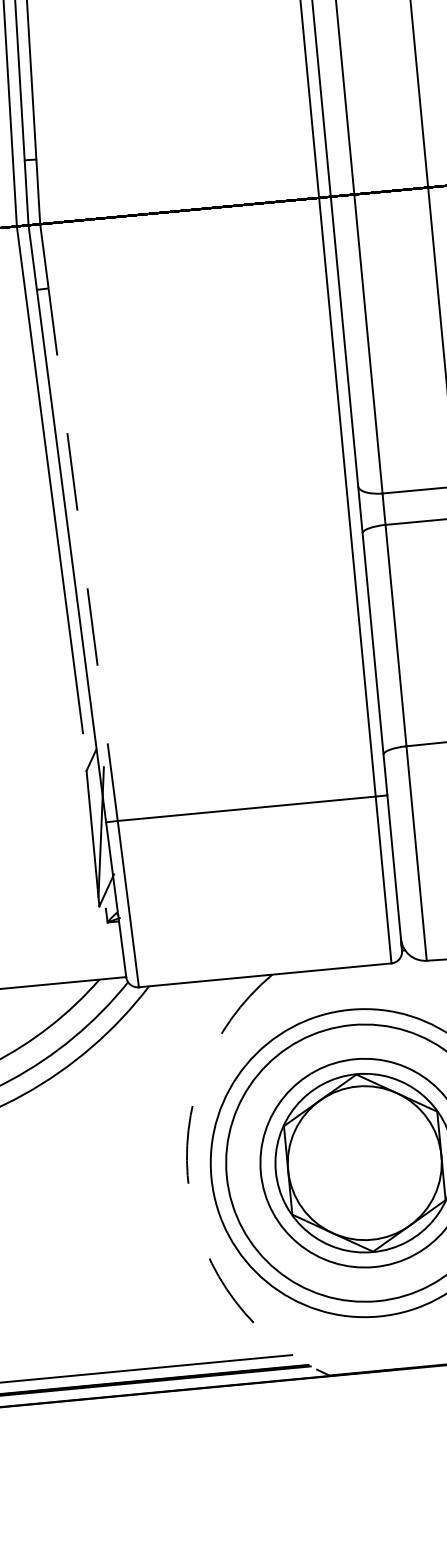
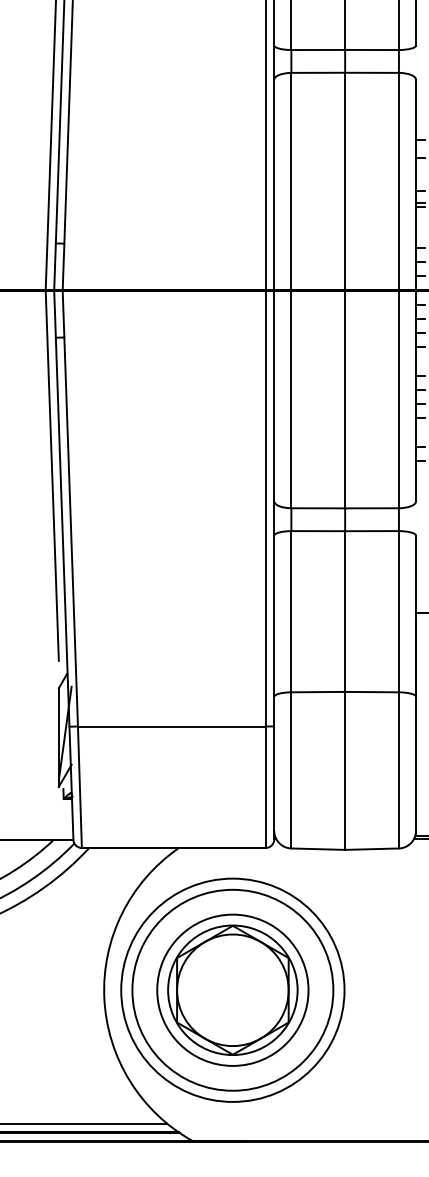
line: (83, 555) -> (71, 532), dashed -> solid
arc: (189, 1191) -> (104, 998), dashed -> solid

